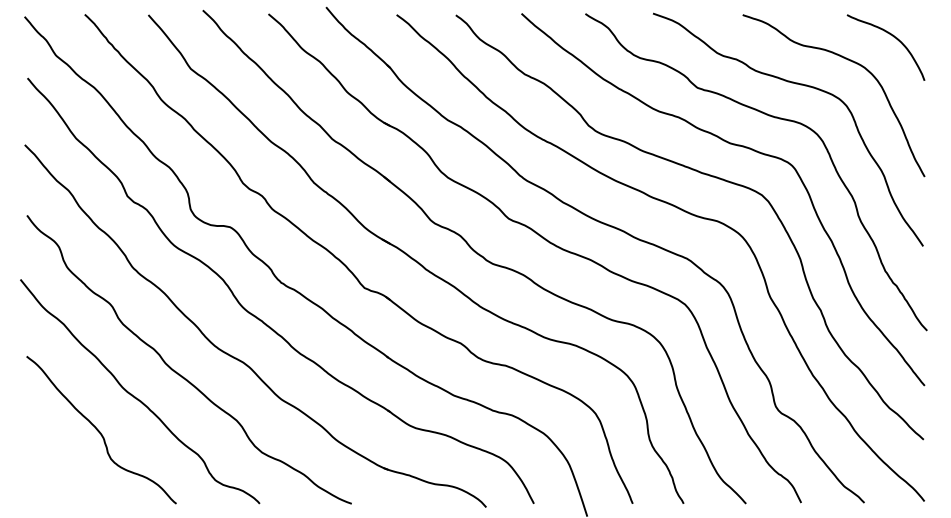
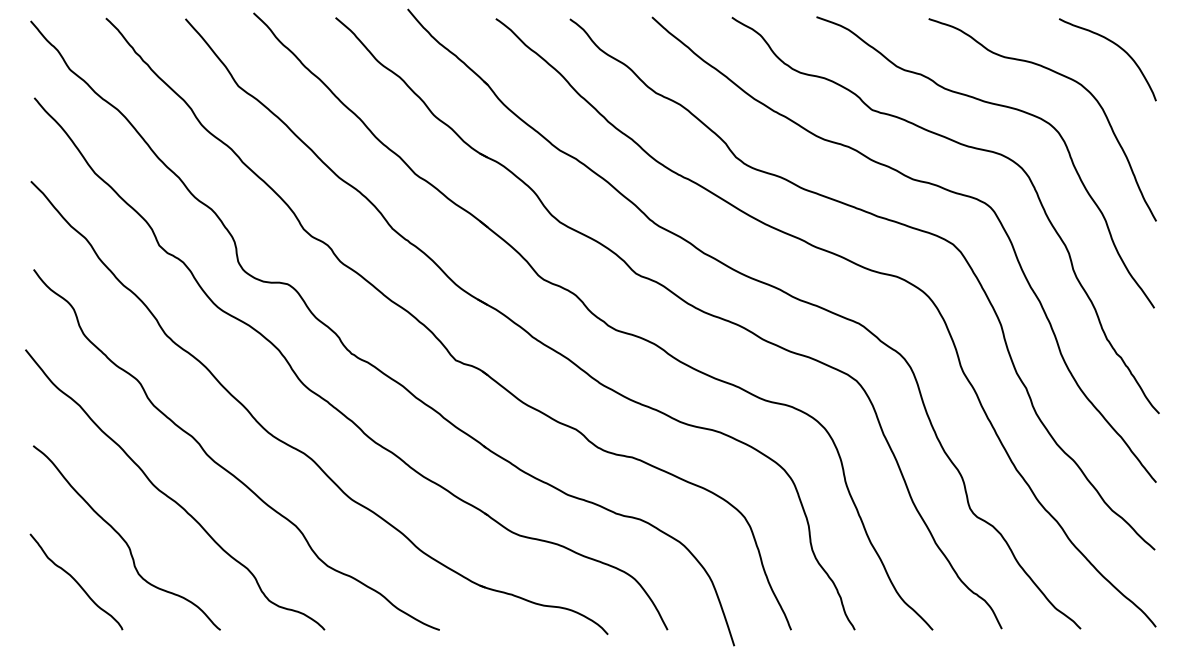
curve: (60, 464) -> (75, 580), added

